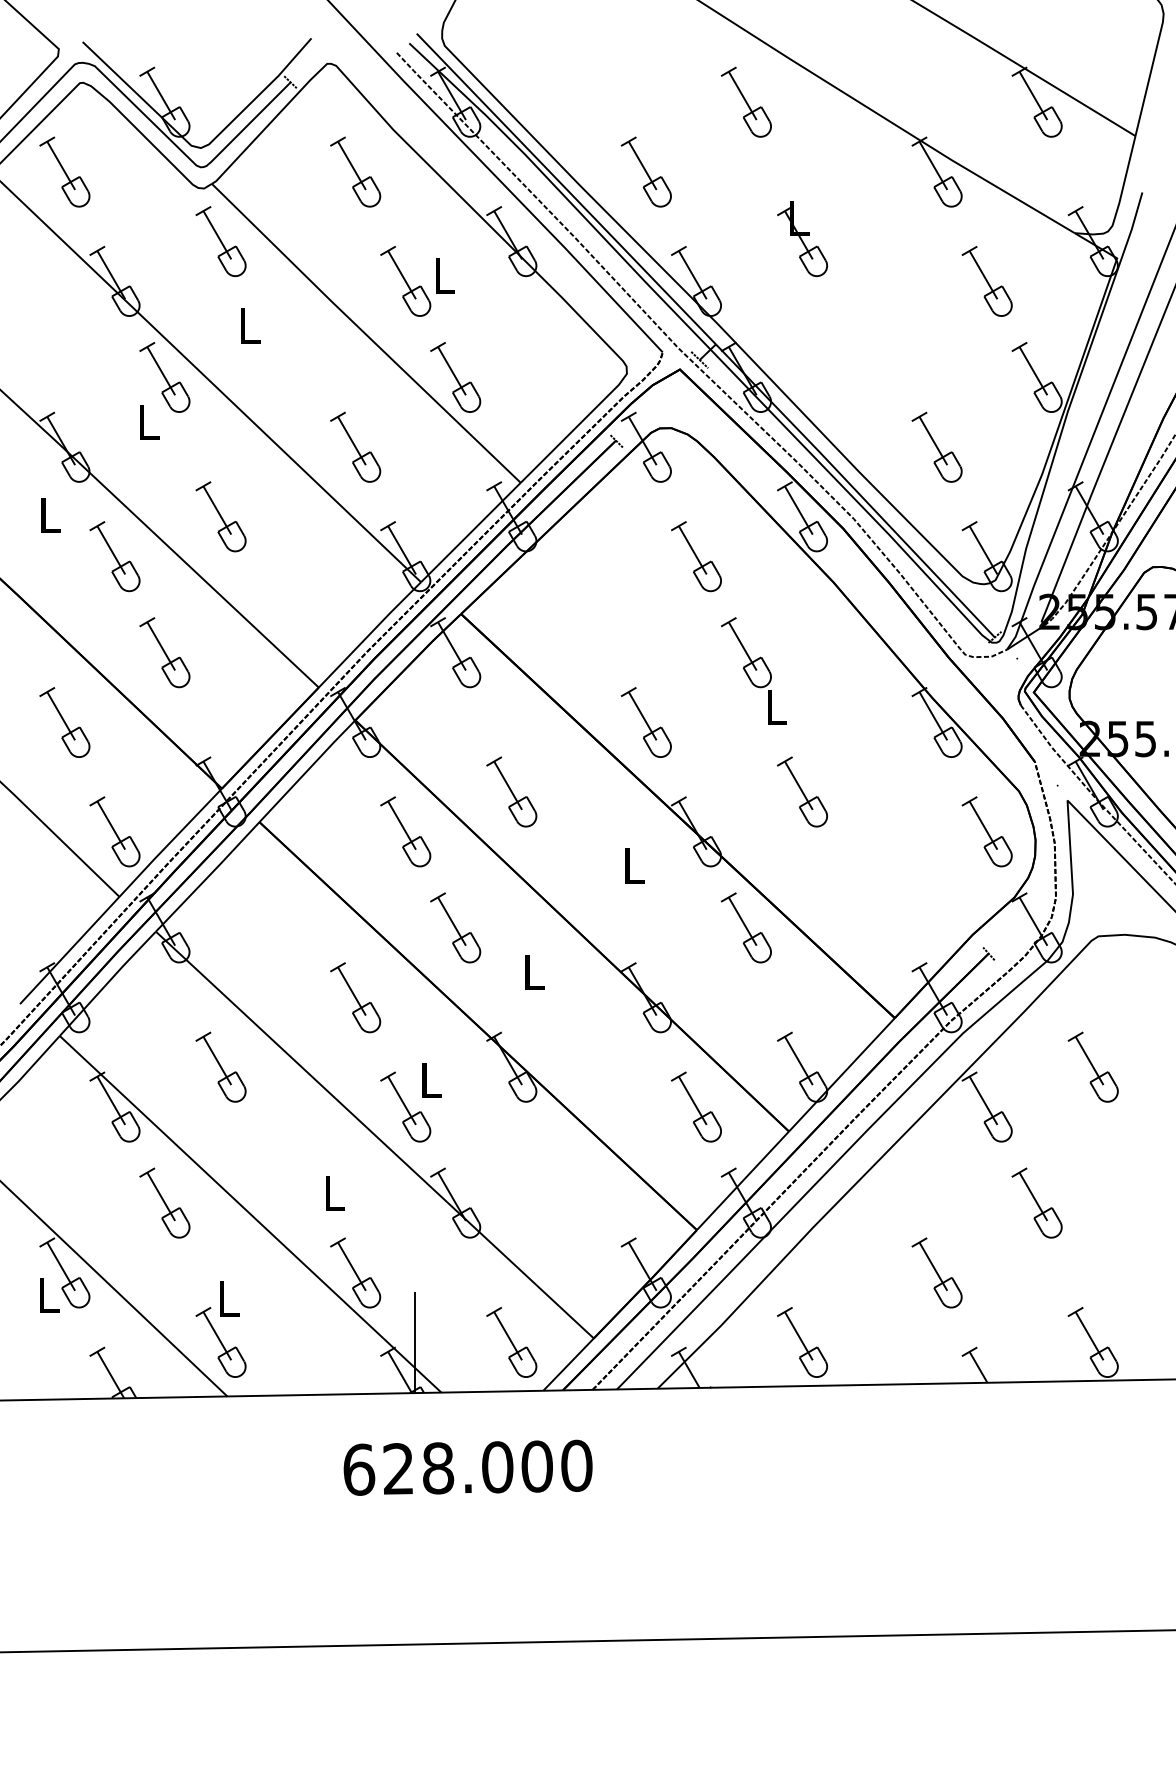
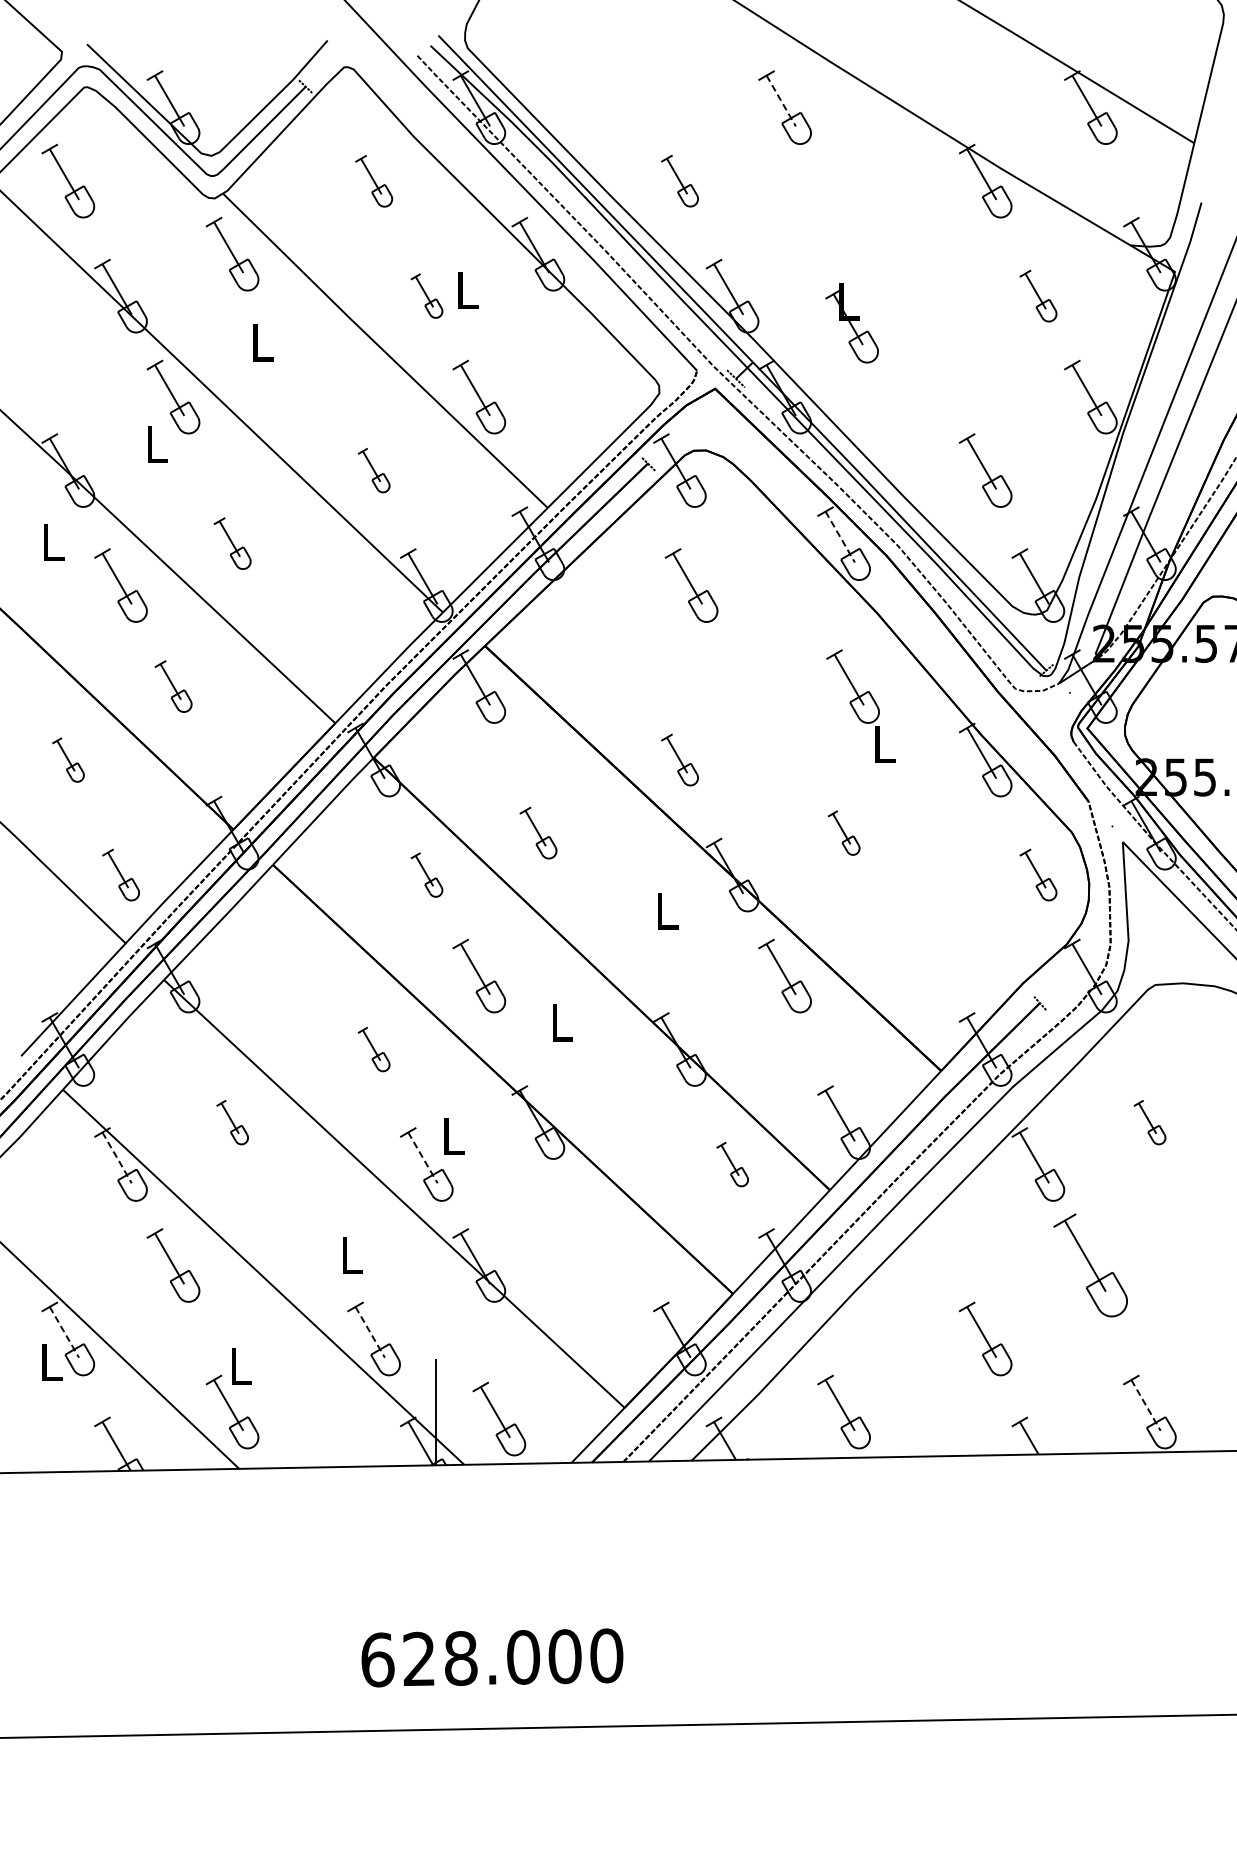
line: (742, 96) -> (781, 101), solid -> dashed
part: (645, 171) -> (679, 180), size x0.7
part: (355, 172) -> (373, 181), size x0.7
part: (801, 238) -> (851, 323), moved
part: (405, 280) -> (426, 295), size x0.6
part: (987, 280) -> (1038, 295), size x0.7
part: (355, 447) -> (373, 470), size x0.6
line: (799, 510) -> (840, 537), solid -> dashed
part: (220, 516) -> (232, 543), size x0.7
part: (696, 556) -> (691, 585), moved
part: (164, 652) -> (173, 686), size x0.7
part: (753, 670) -> (860, 705), moved
part: (65, 721) -> (68, 759), size x0.6
part: (645, 721) -> (679, 759), size x0.7
part: (511, 791) -> (538, 832), size x0.7
part: (801, 791) -> (843, 832), size x0.6
part: (114, 831) -> (120, 874), size x0.7
part: (405, 831) -> (426, 874), size x0.6
part: (987, 831) -> (1038, 874), size x0.7
part: (355, 997) -> (373, 1049), size x0.6
part: (220, 1067) -> (232, 1122), size x0.6
part: (1092, 1067) -> (1149, 1122), size x0.6
line: (111, 1101) -> (117, 1158), solid -> dashed
line: (402, 1101) -> (423, 1158), solid -> dashed
part: (696, 1107) -> (732, 1164), size x0.6
part: (1036, 1203) -> (1090, 1265), size x1.4
line: (61, 1266) -> (64, 1332), solid -> dashed
line: (352, 1266) -> (370, 1332), solid -> dashed
line: (1090, 1336) -> (1146, 1405), solid -> dashed
part: (511, 1341) -> (499, 1418), moved
text: (468, 1467) -> (492, 1657), moved

